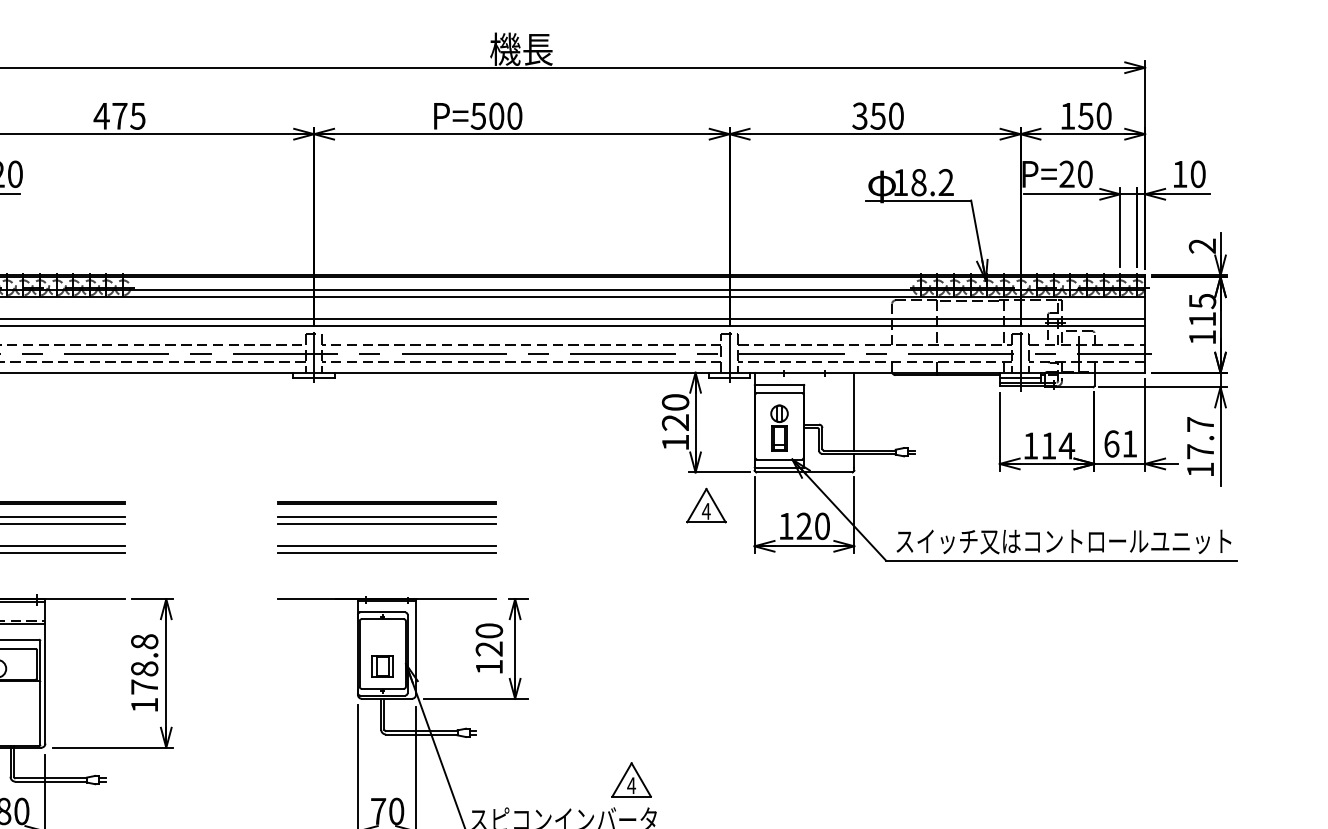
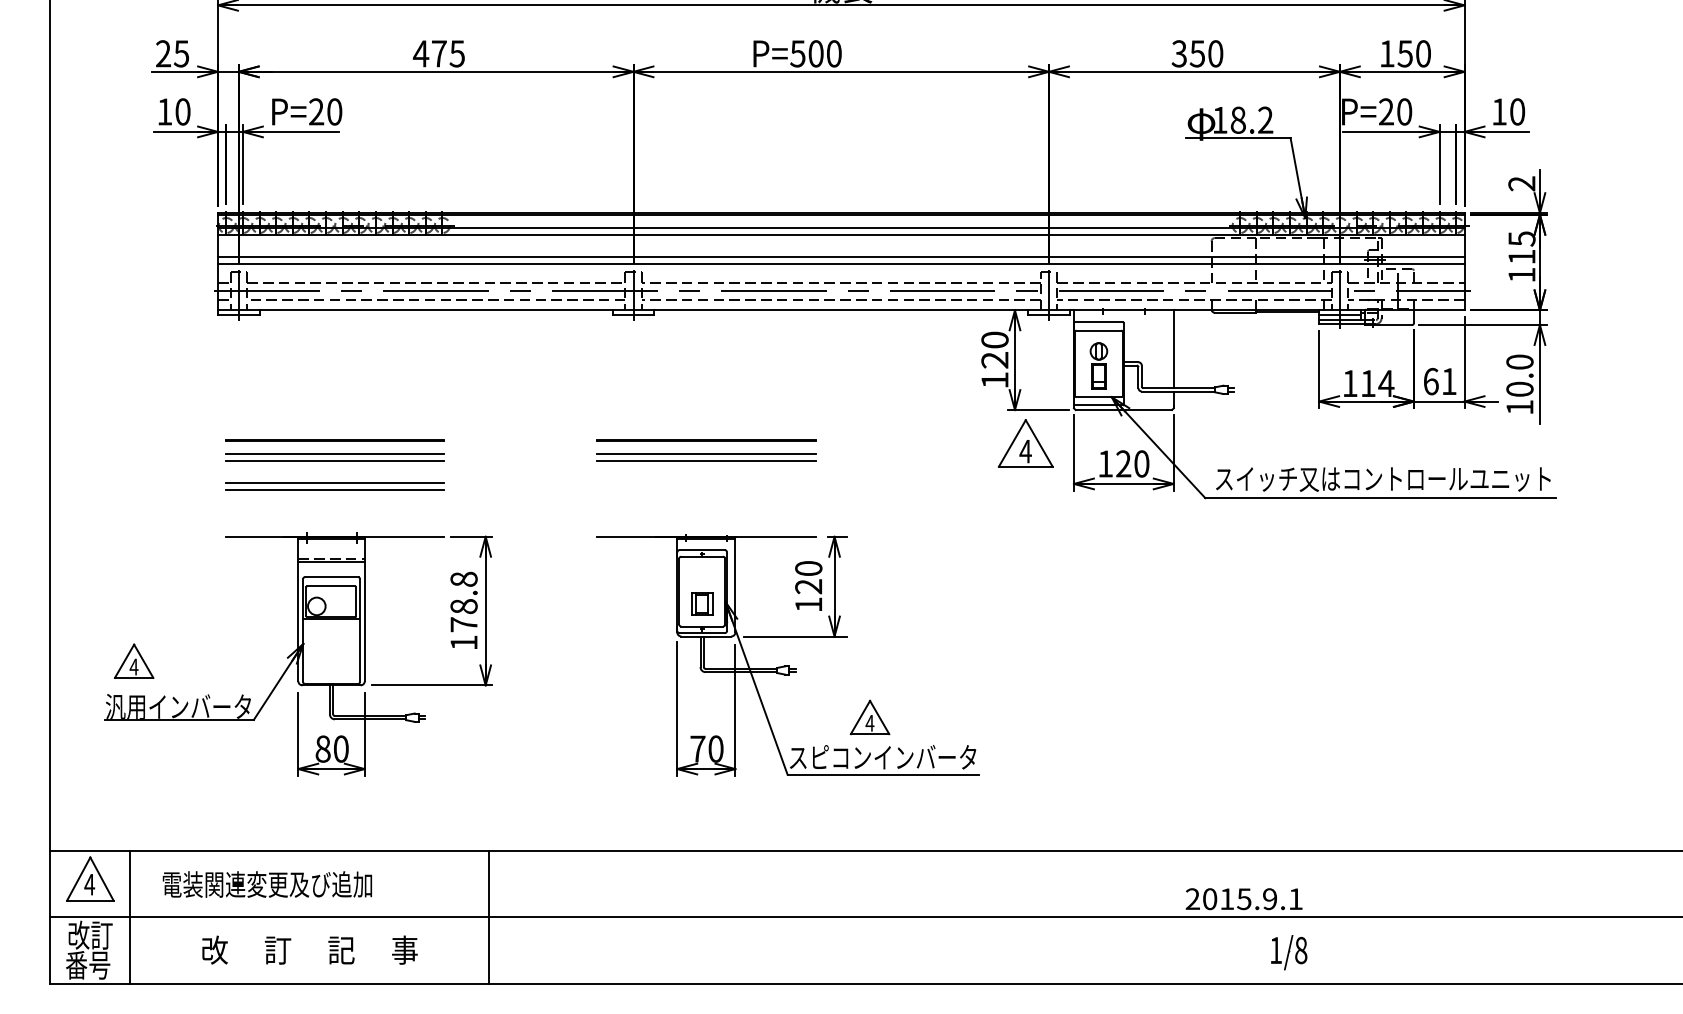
text: (1200, 437) -> (1519, 375), 17.7 -> 10.0
part: (706, 504) -> (1025, 442), size x1.4
part: (387, 548) -> (706, 486), removed
part: (631, 779) -> (869, 717), moved

